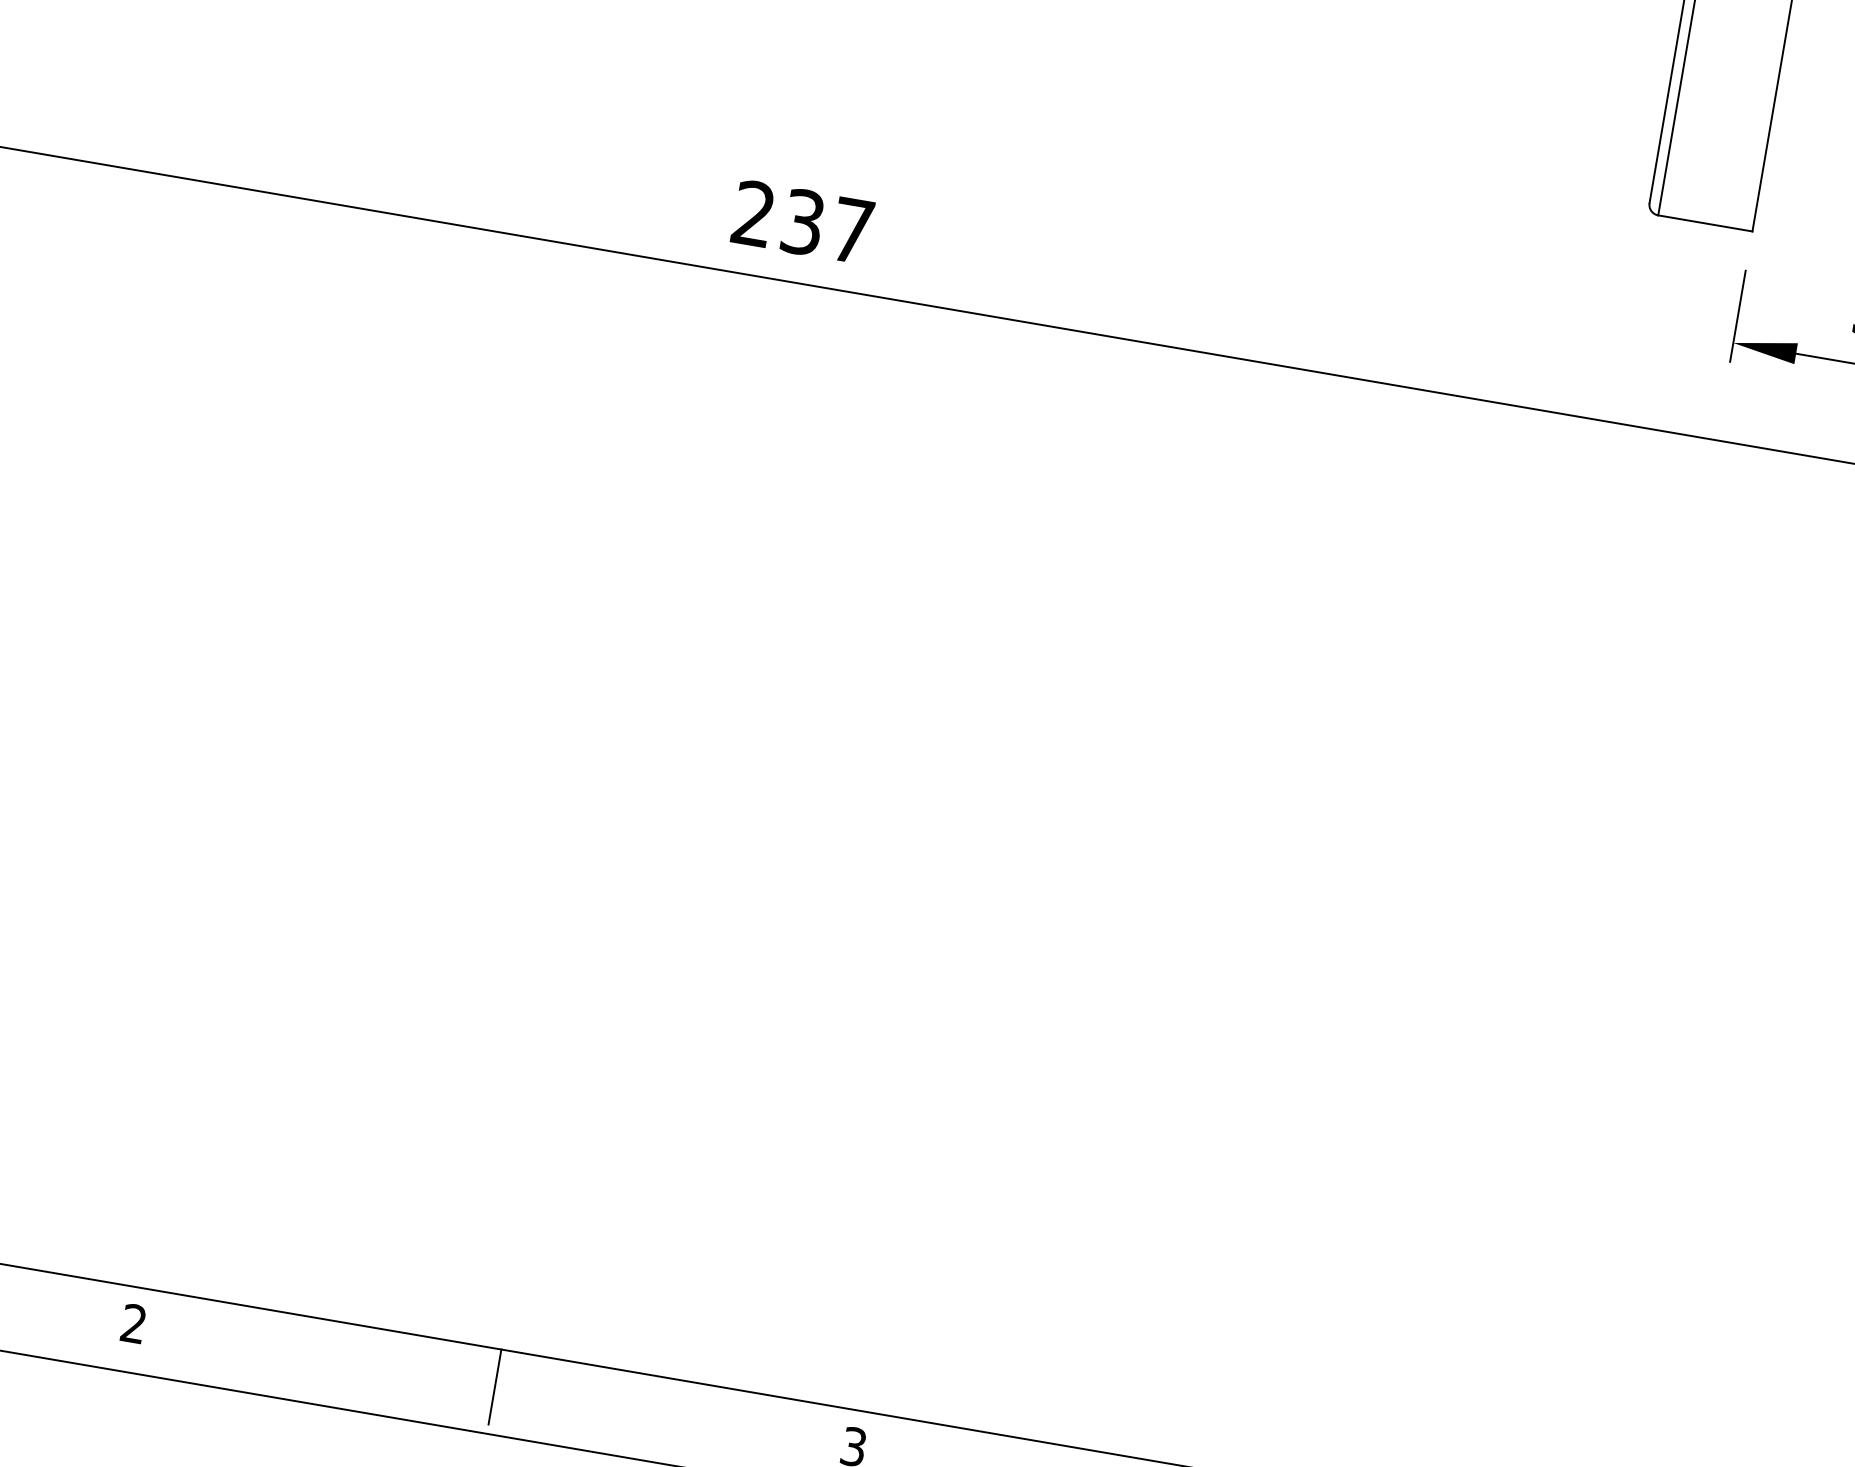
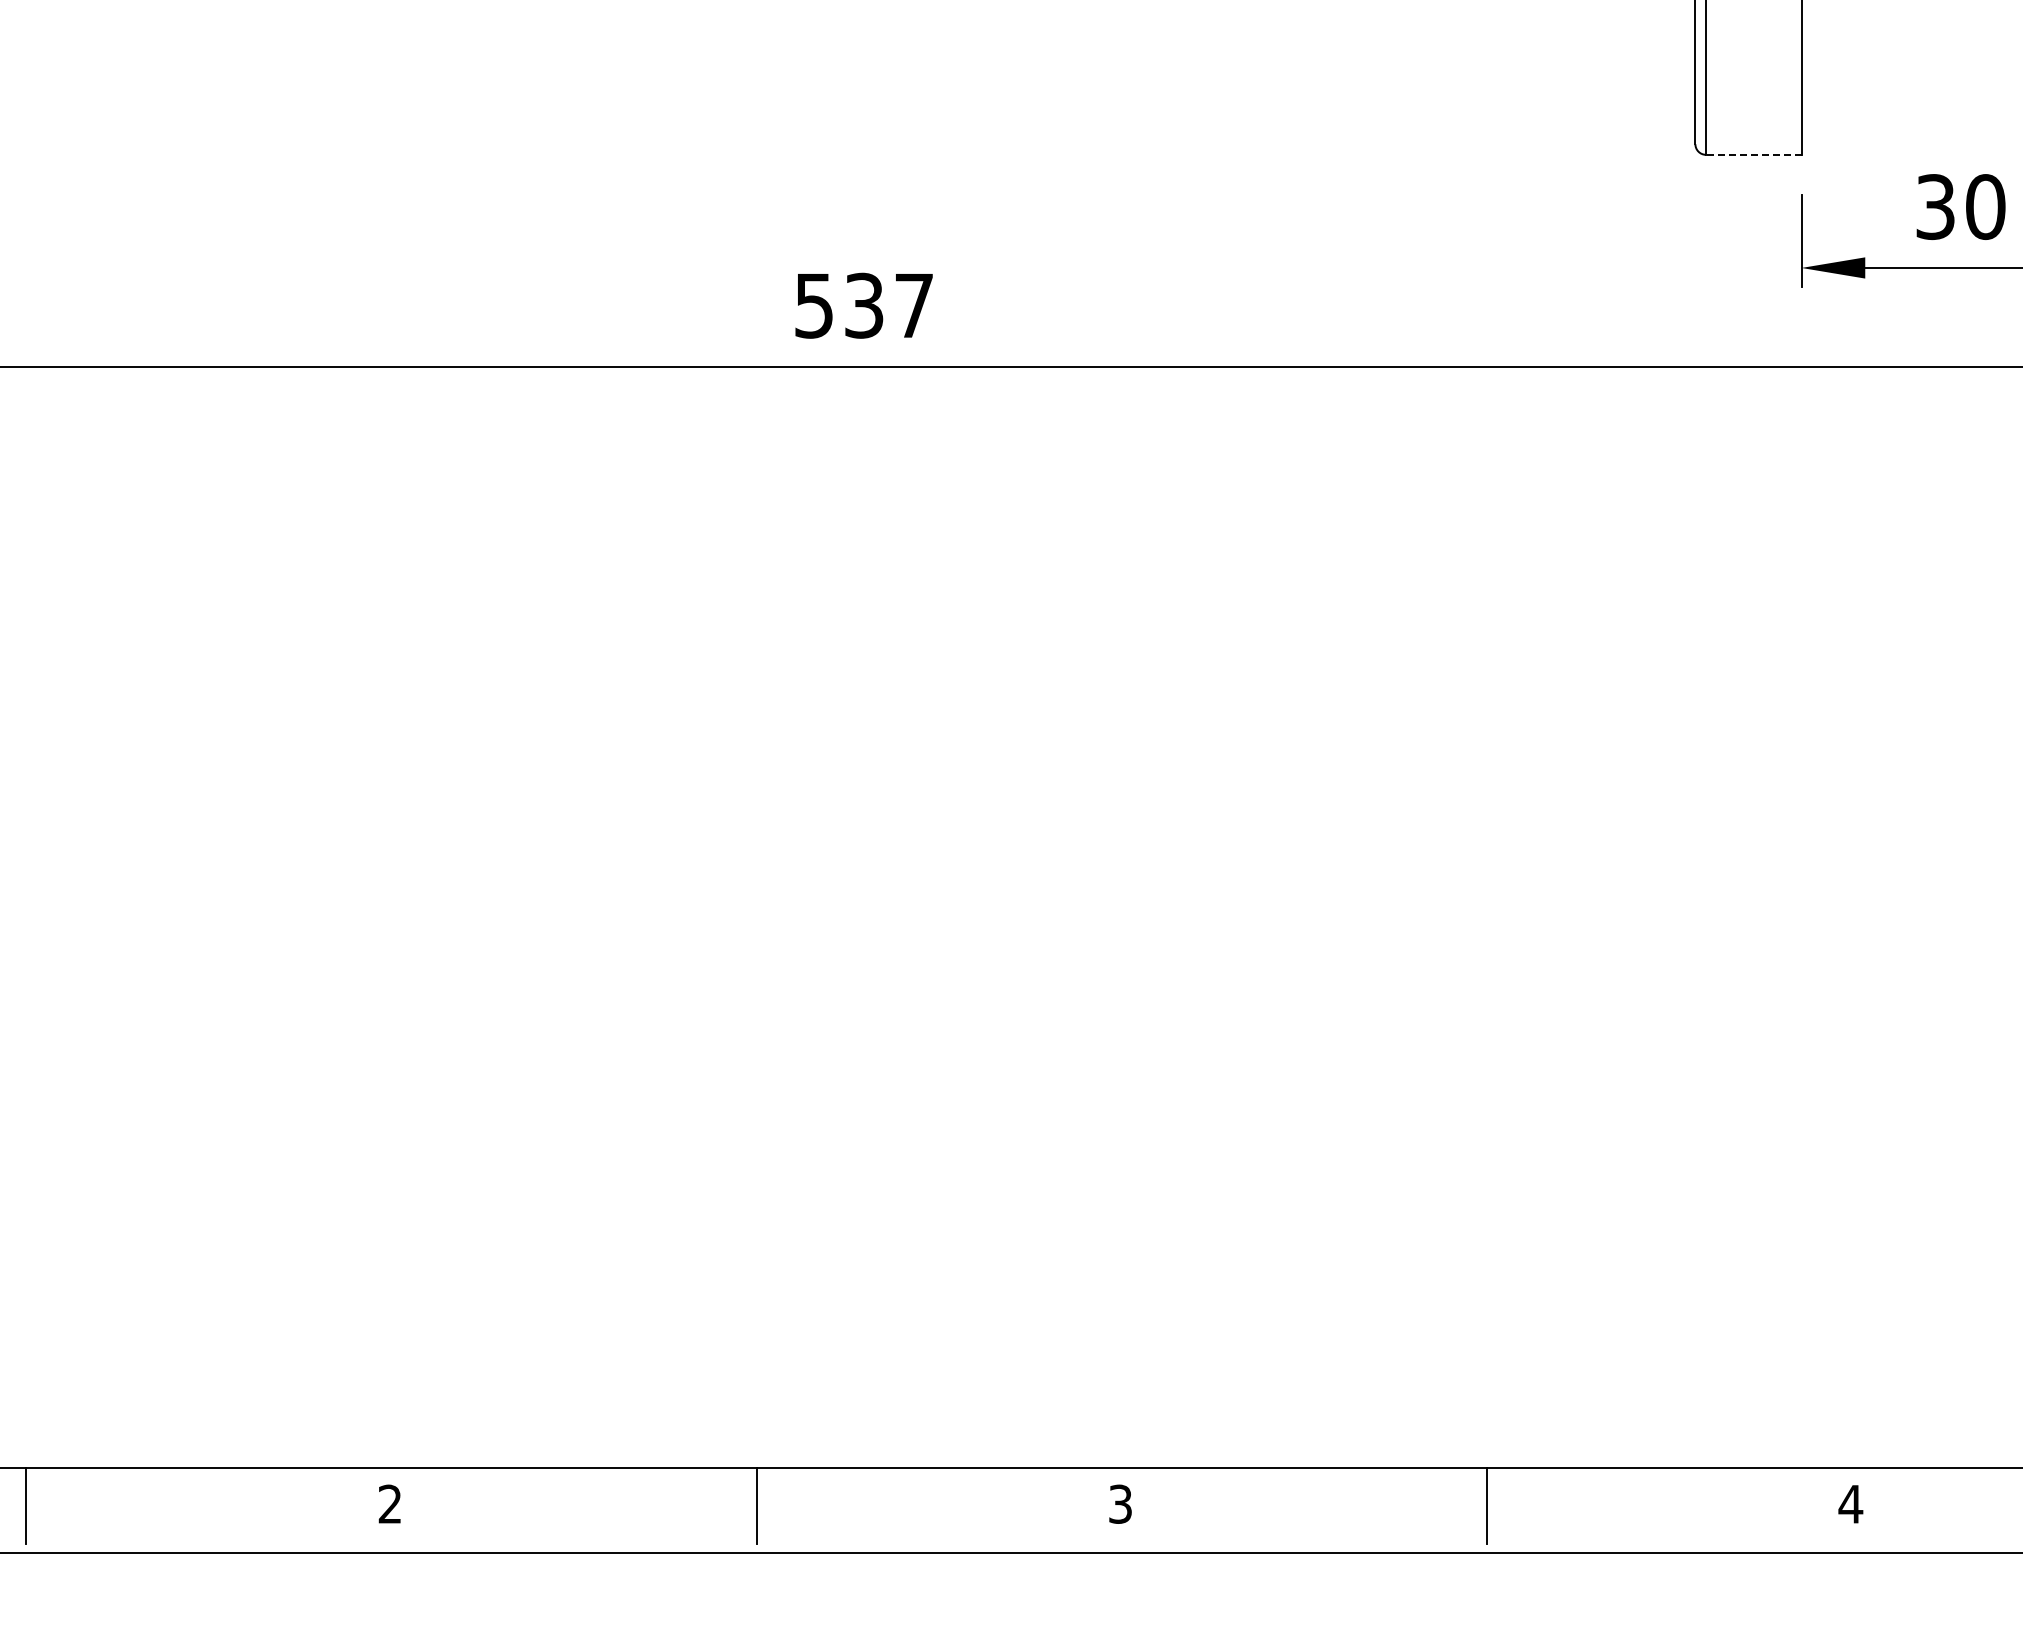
text: (753, 213) -> (813, 305), 237 -> 537
line: (1705, 223) -> (1753, 154), solid -> dashed

